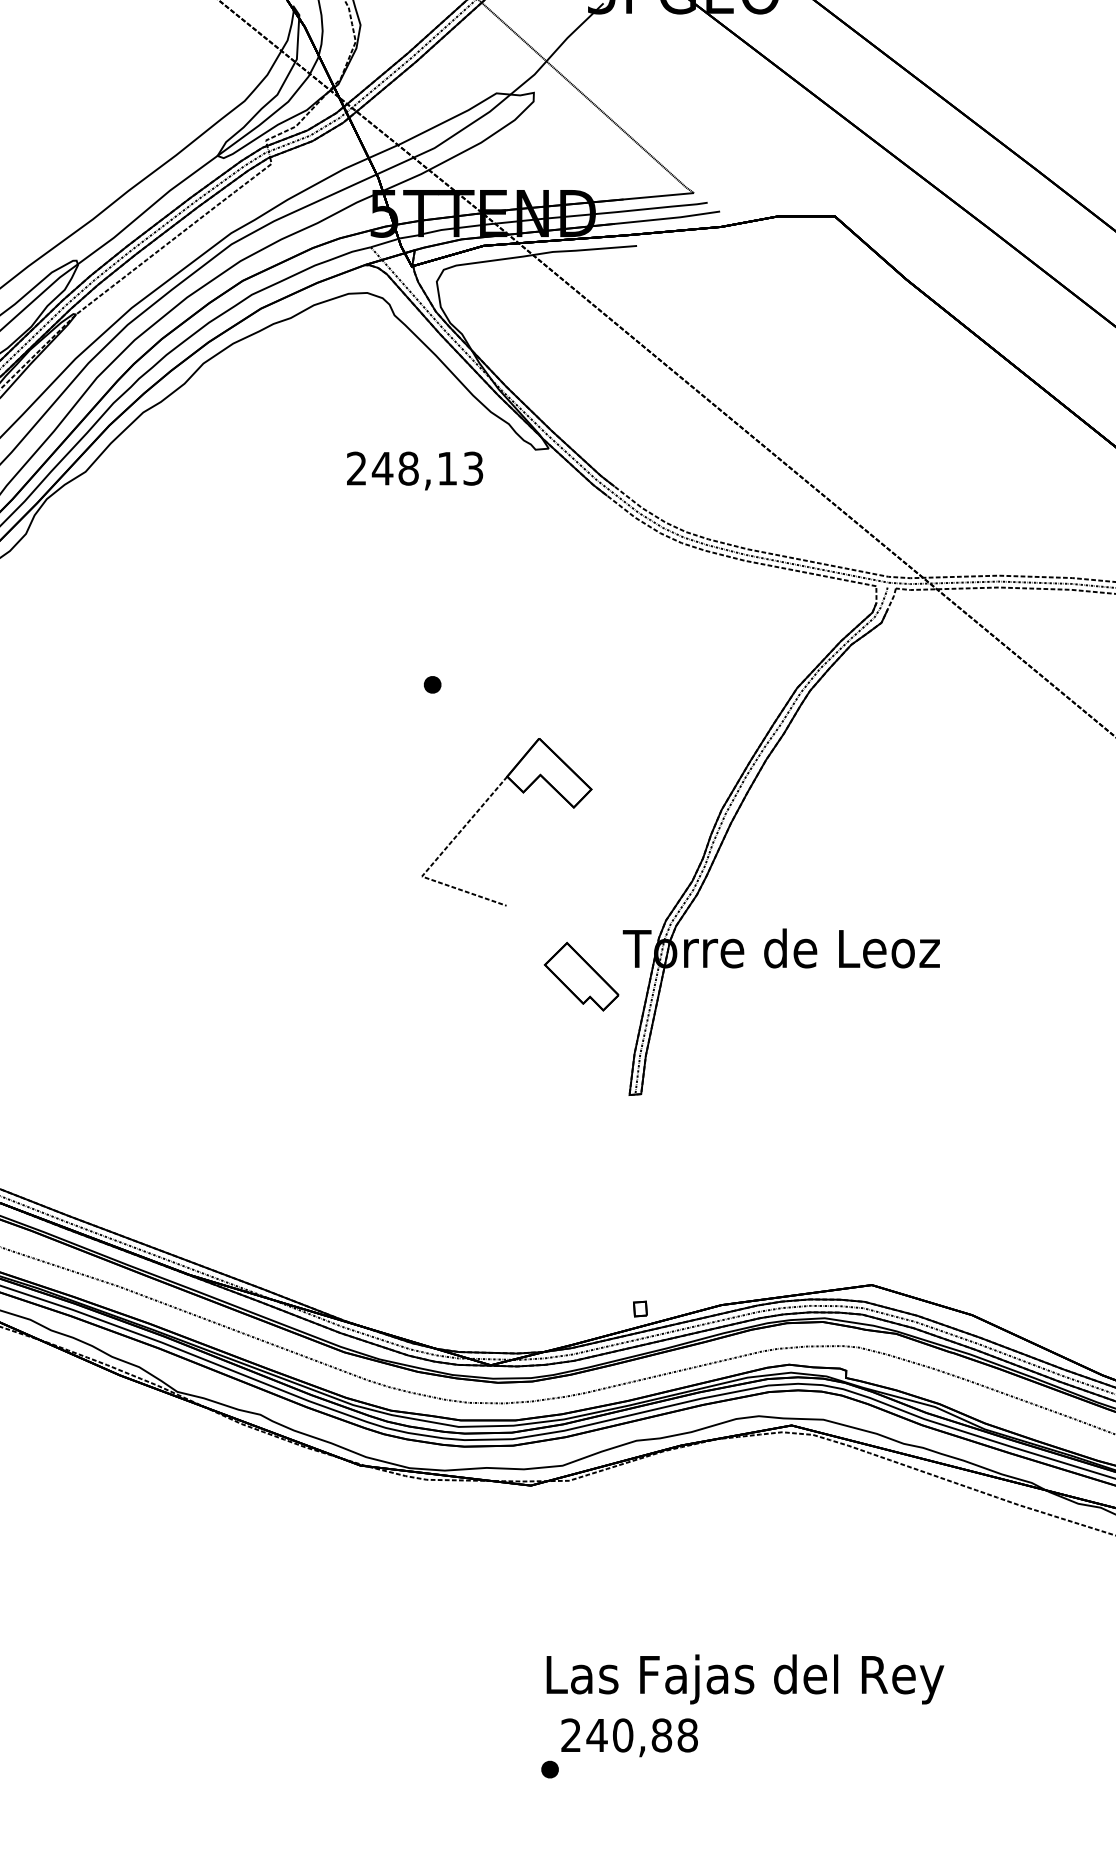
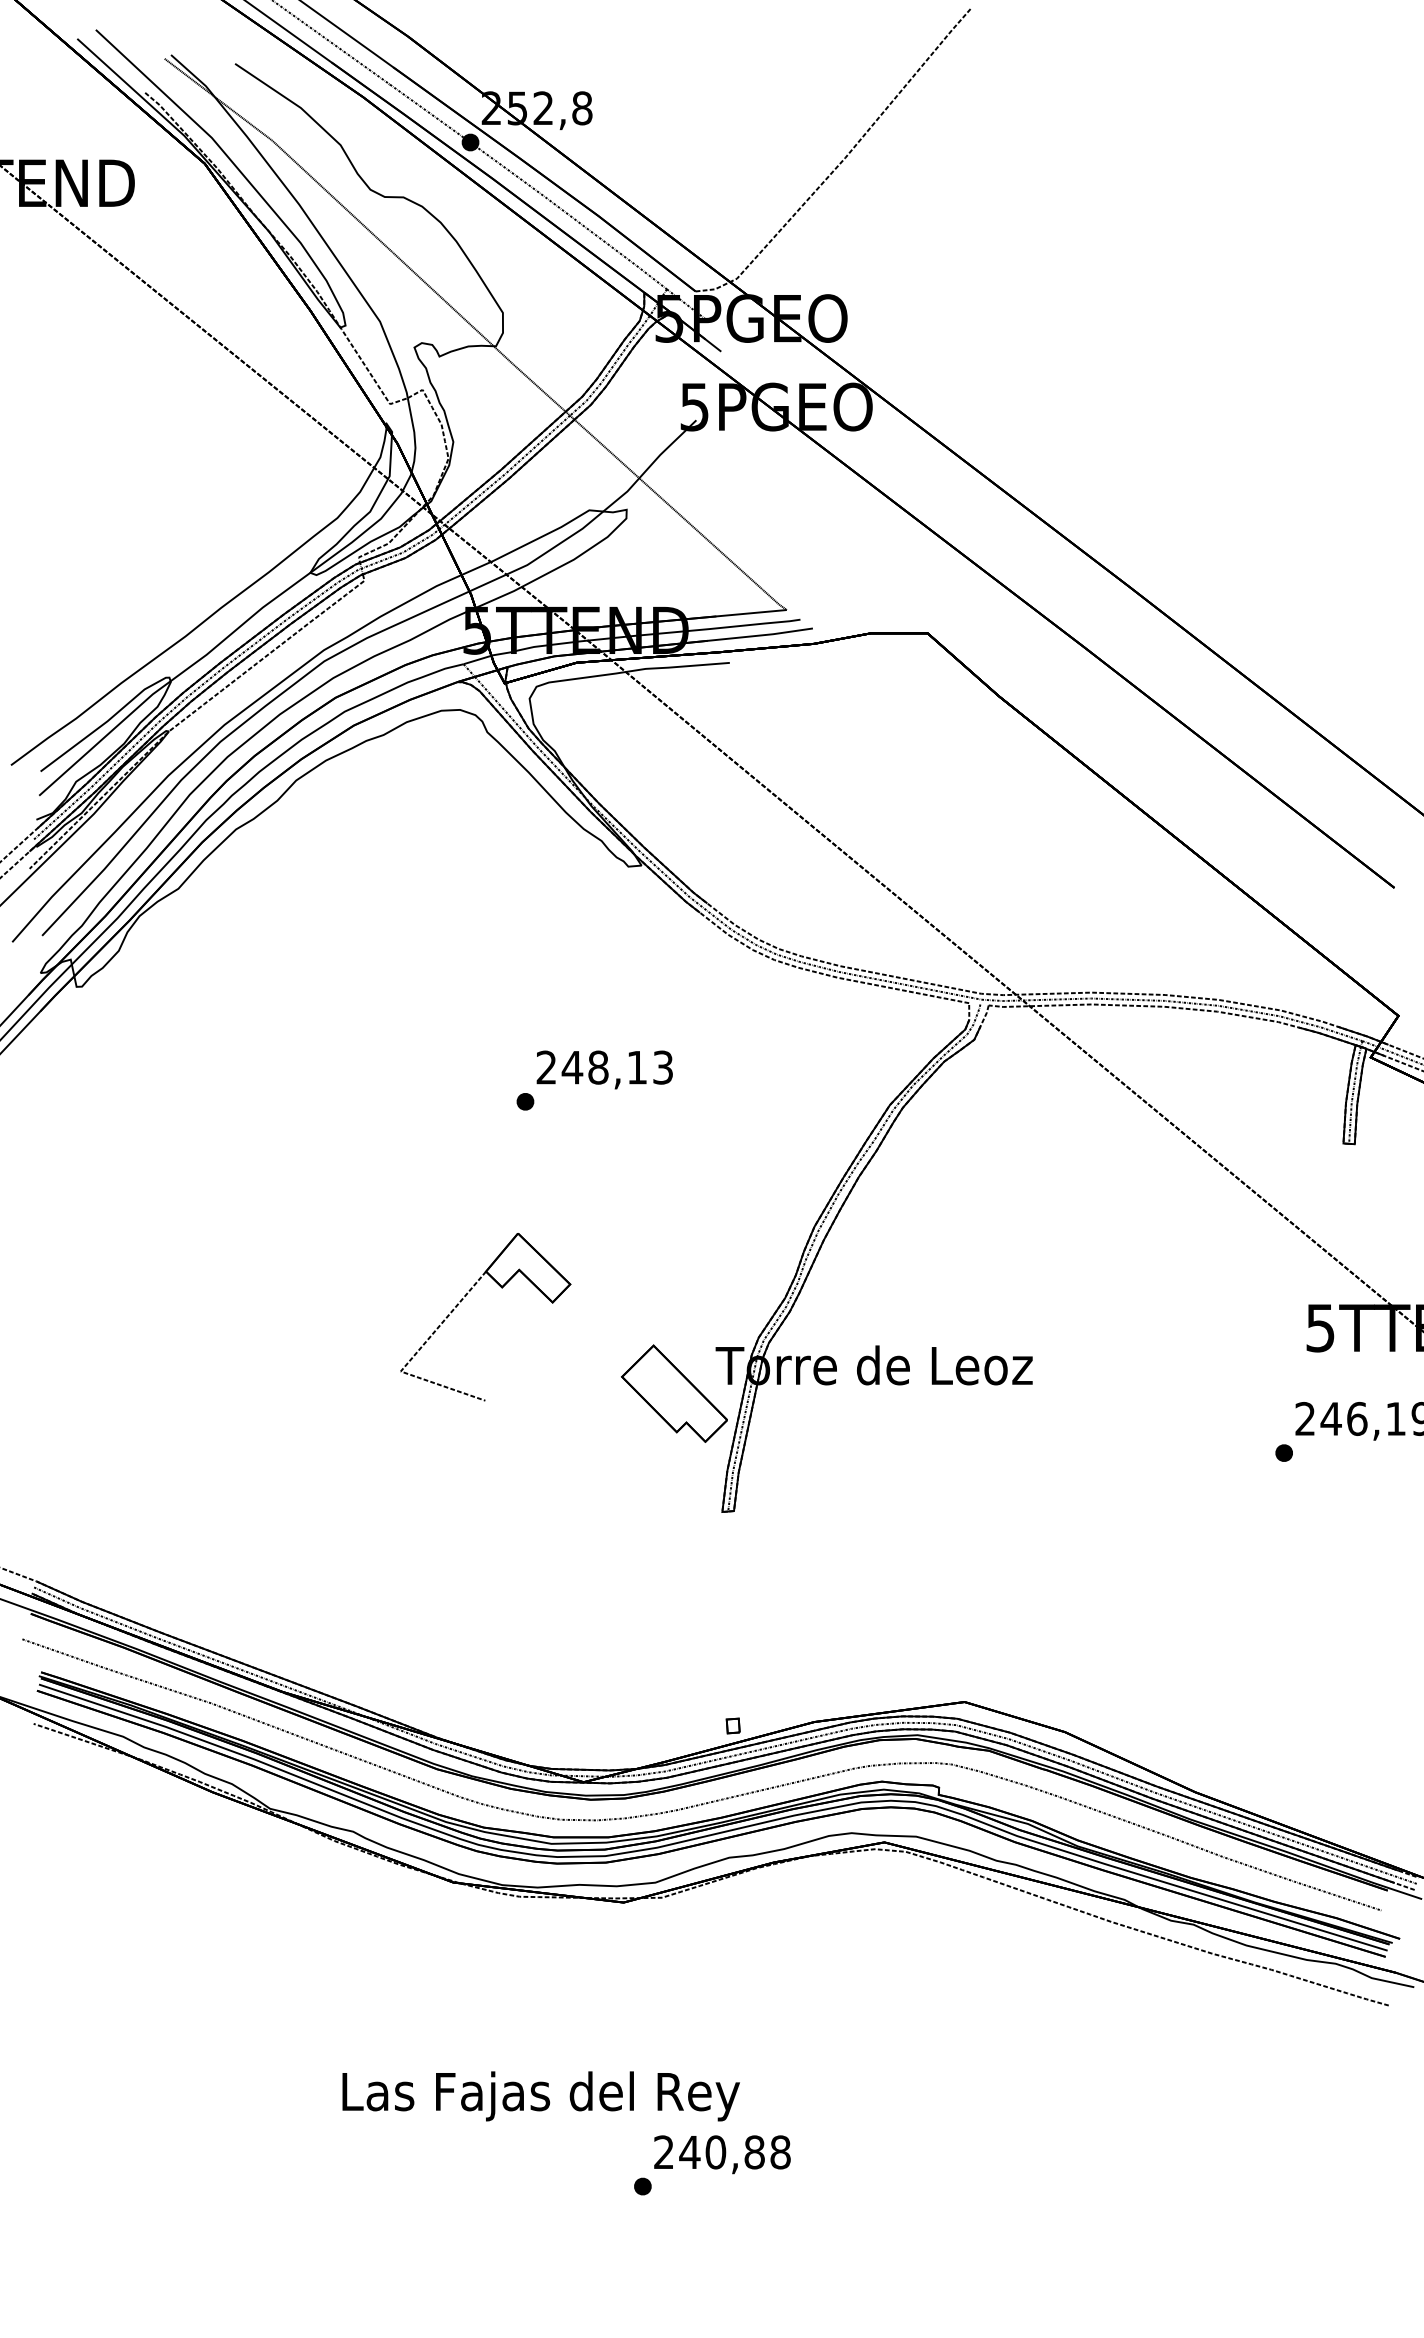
text: (414, 470) -> (604, 1069), moved
part: (487, 801) -> (466, 1296), moved
part: (581, 976) -> (674, 1393), size x1.43
text: (744, 1679) -> (540, 2096), moved

